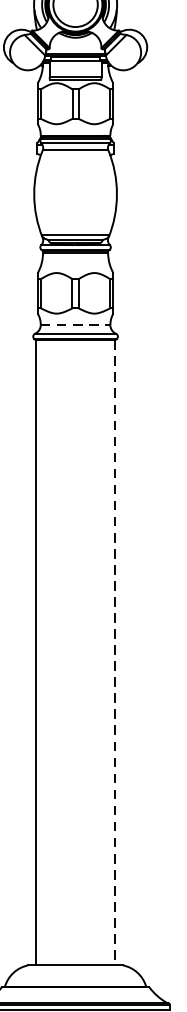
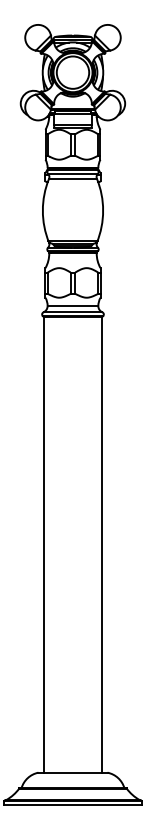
line: (76, 325) -> (73, 306), dashed -> solid
line: (114, 652) -> (101, 544), dashed -> solid

